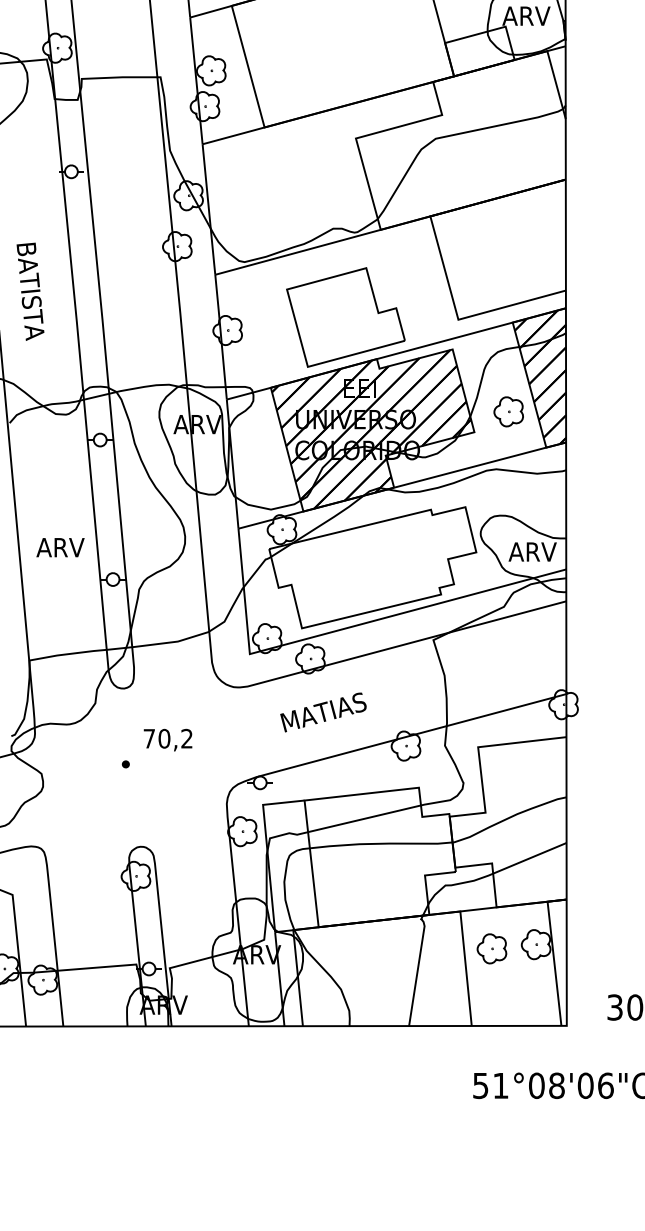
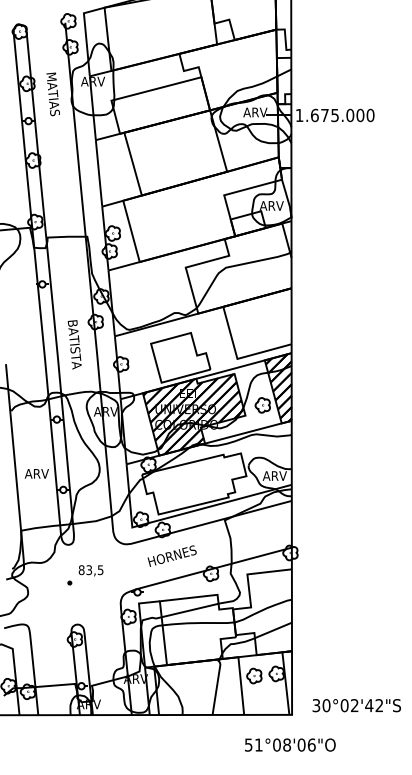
text: (29, 291) -> (74, 344), moved
text: (329, 709) -> (172, 555), MATIAS -> HORNES
text: (166, 739) -> (90, 570), 70,2 -> 83,5

